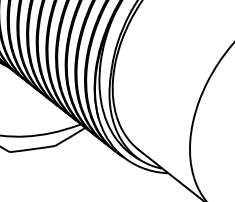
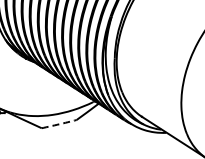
arc: (32, 149) -> (59, 124), solid -> dashed

